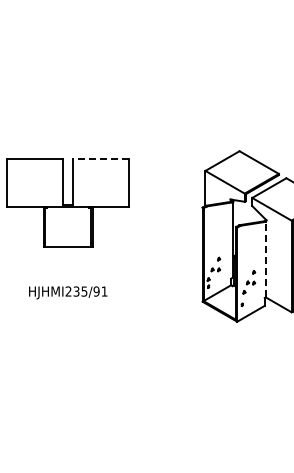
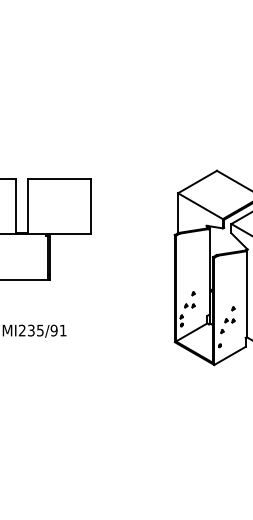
line: (101, 158) -> (59, 179), dashed -> solid
line: (265, 259) -> (246, 294), dashed -> solid

